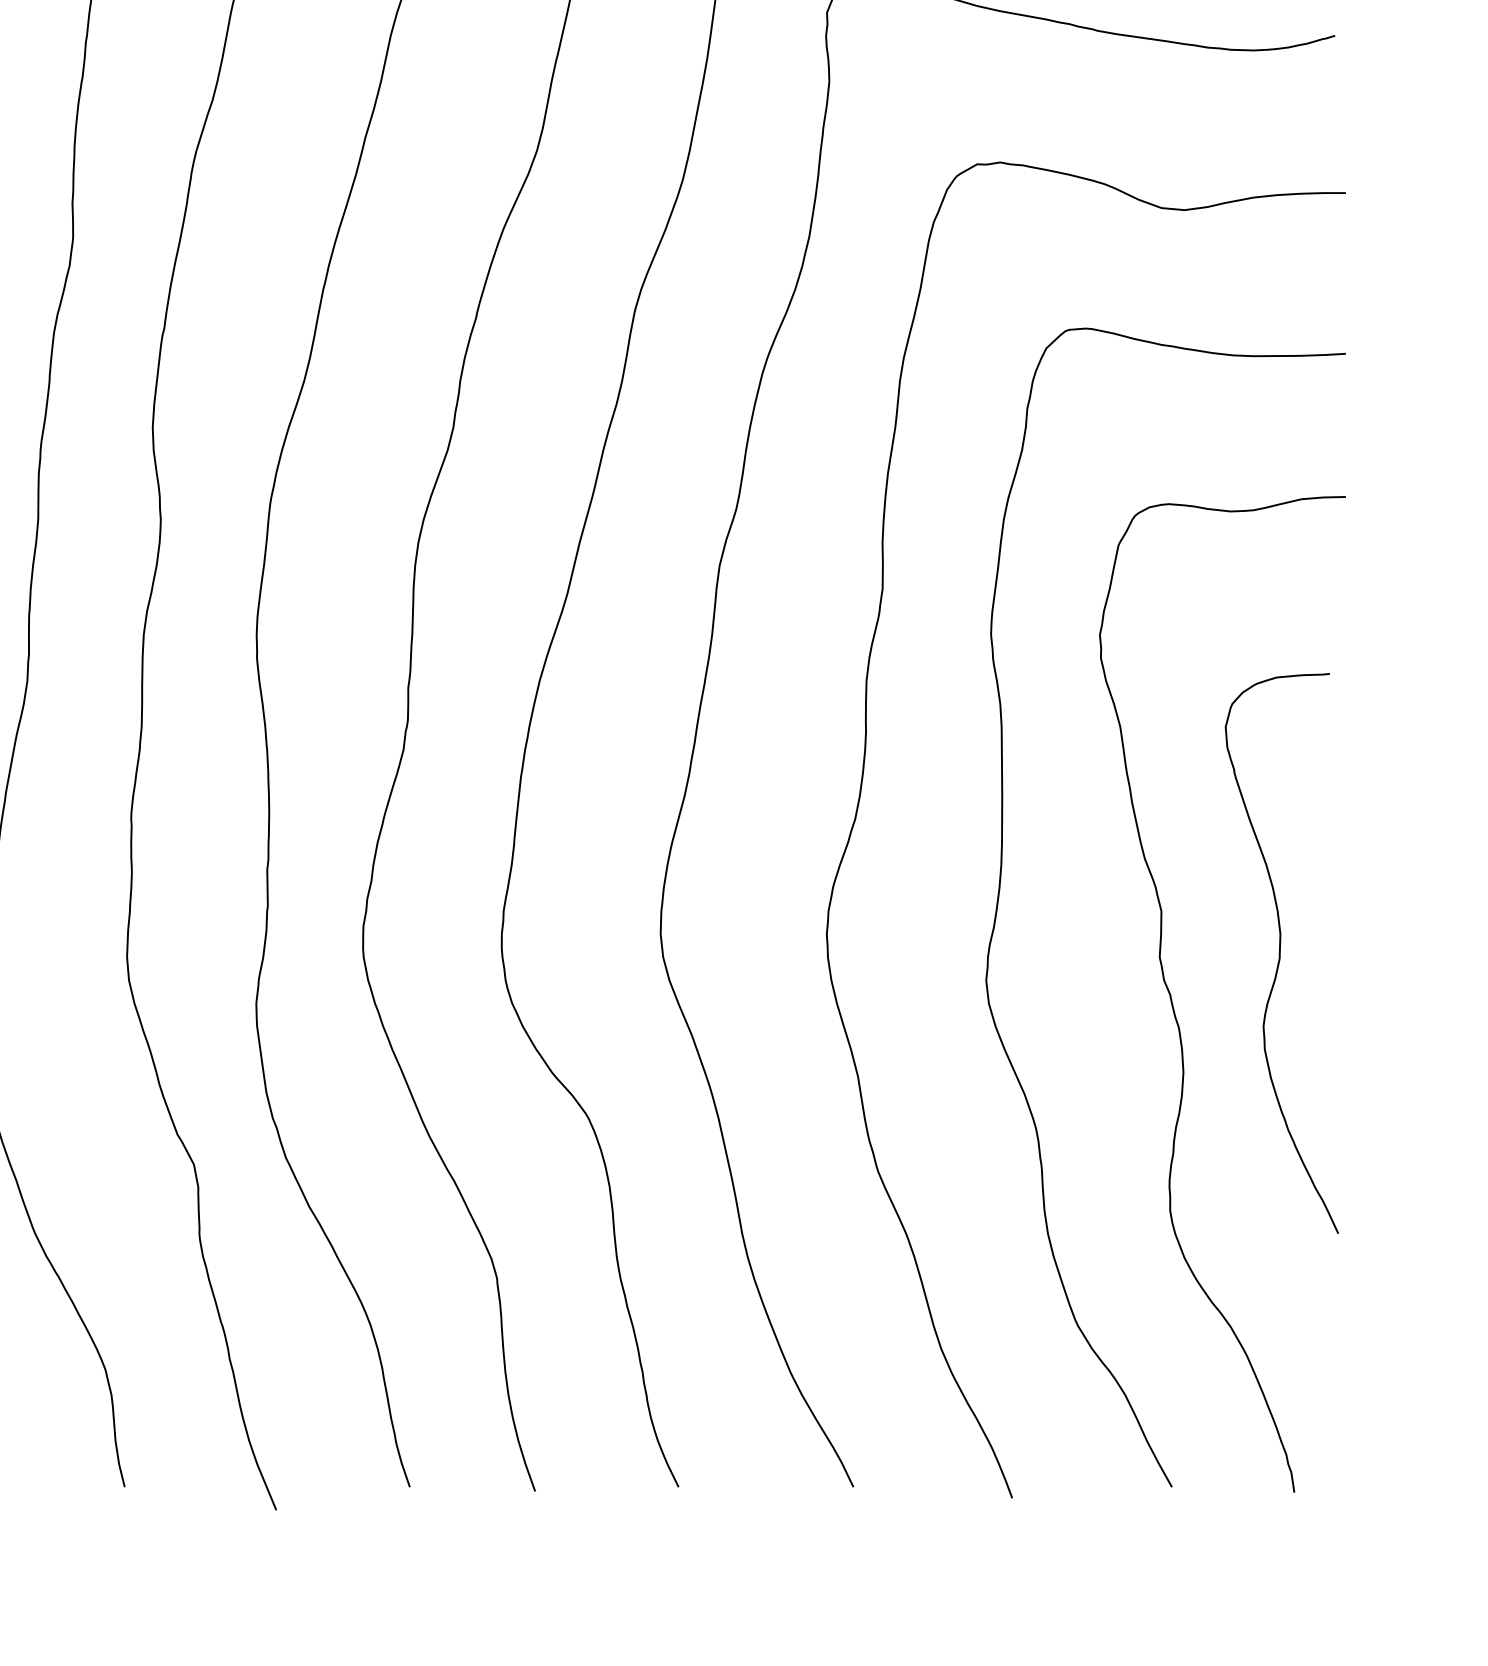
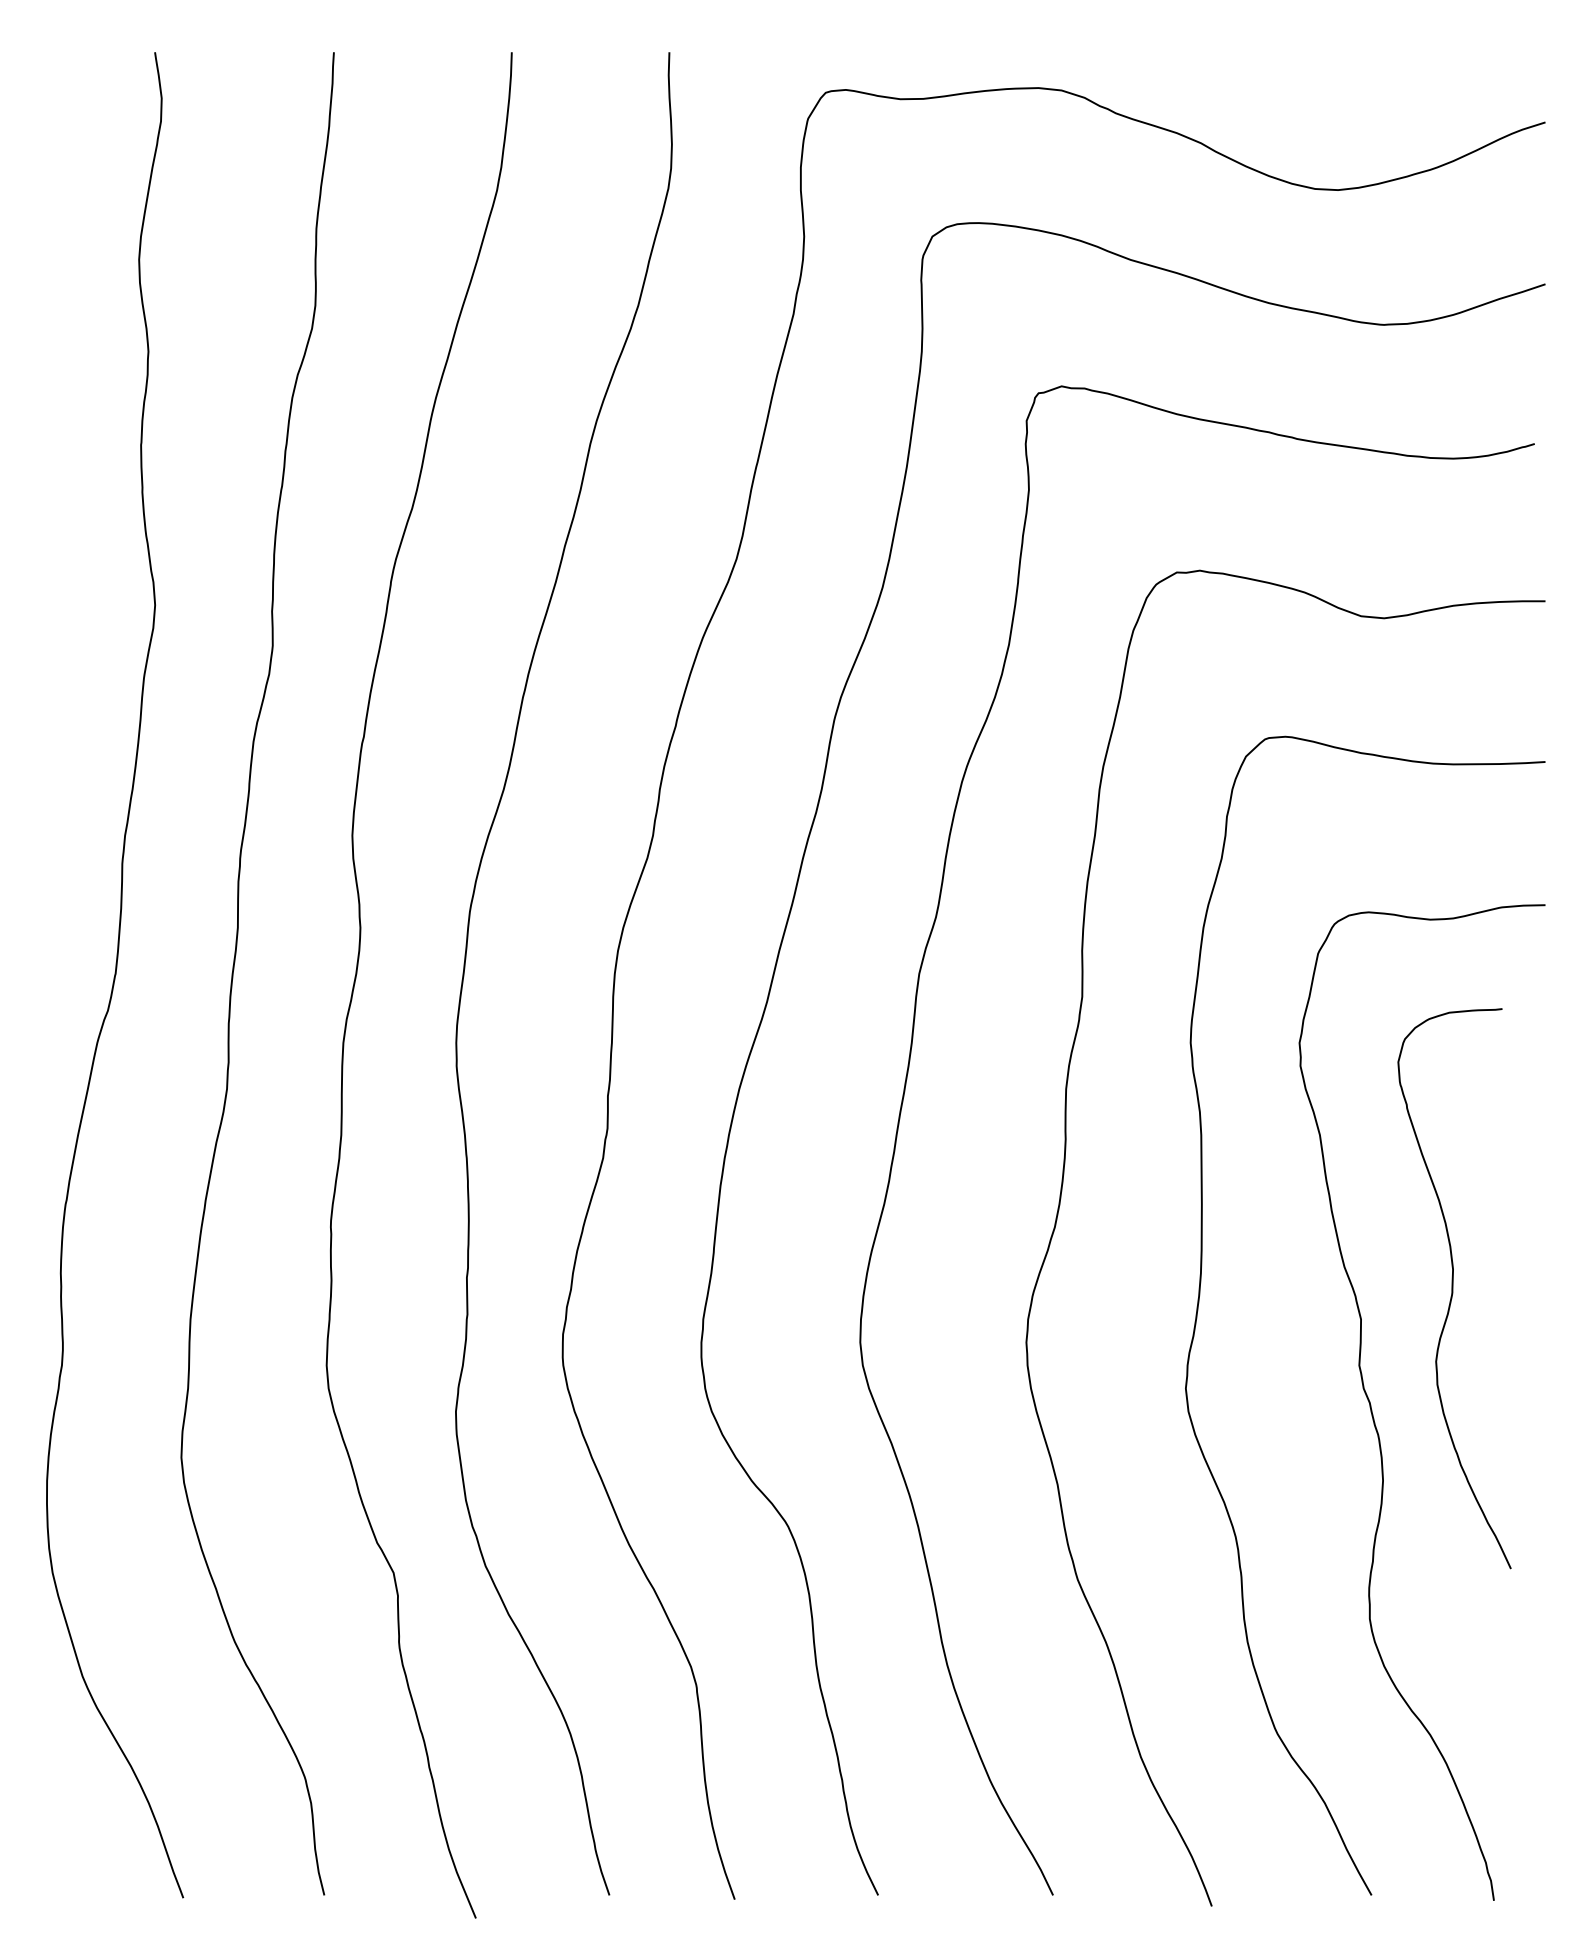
curve: (1280, 953) -> (1453, 1288), moved

